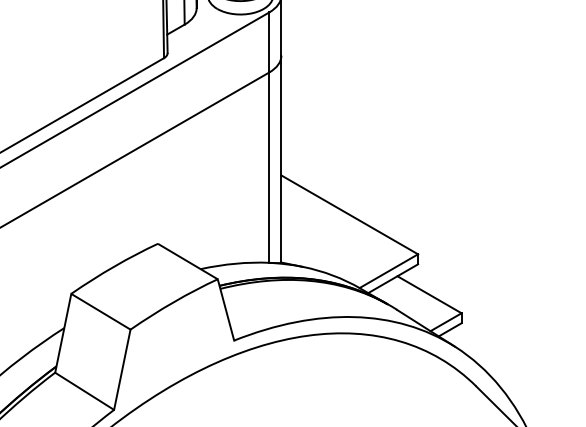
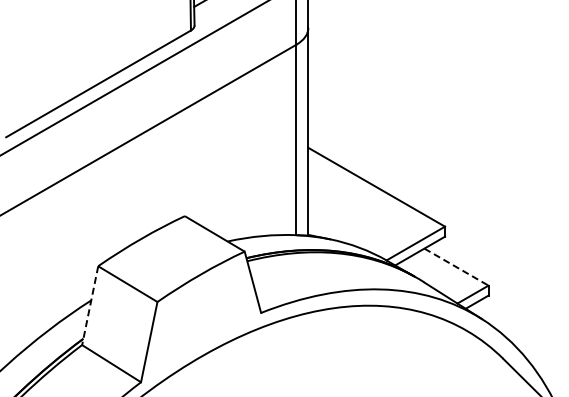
line: (429, 295) -> (456, 267), solid -> dashed
line: (63, 333) -> (90, 305), solid -> dashed

